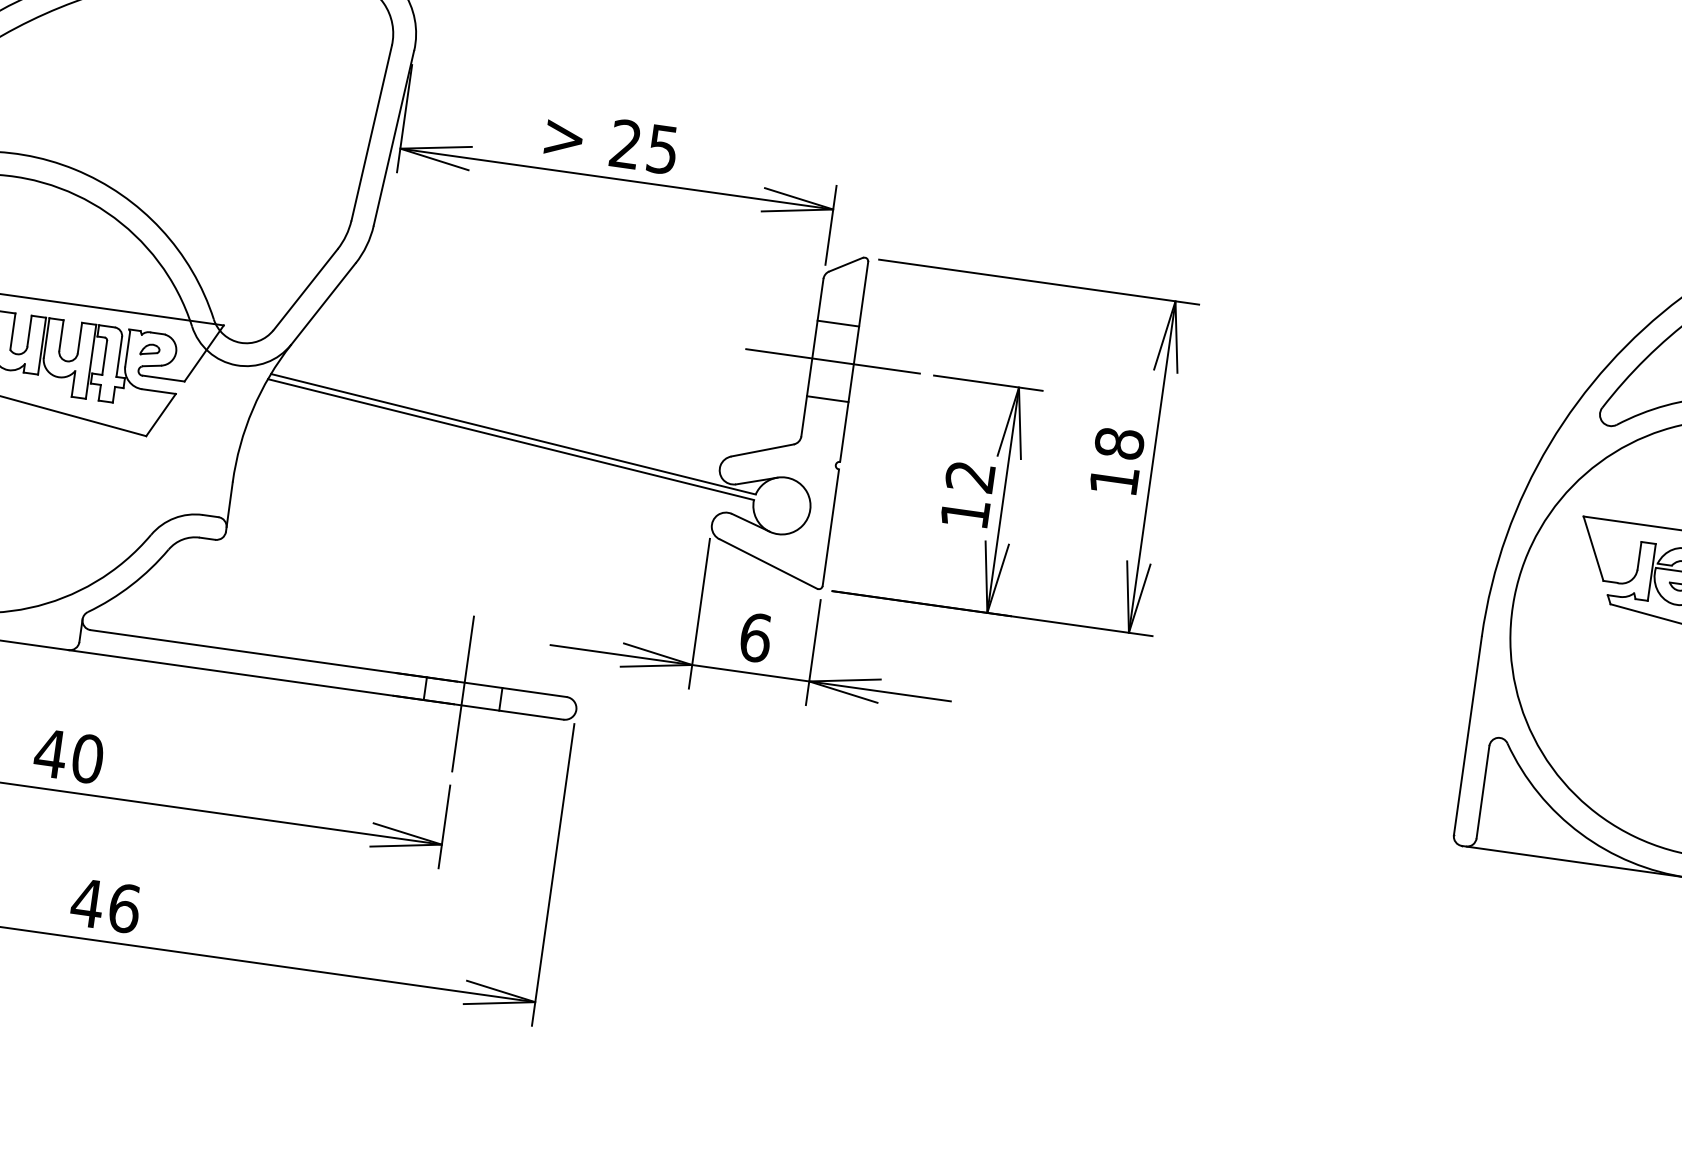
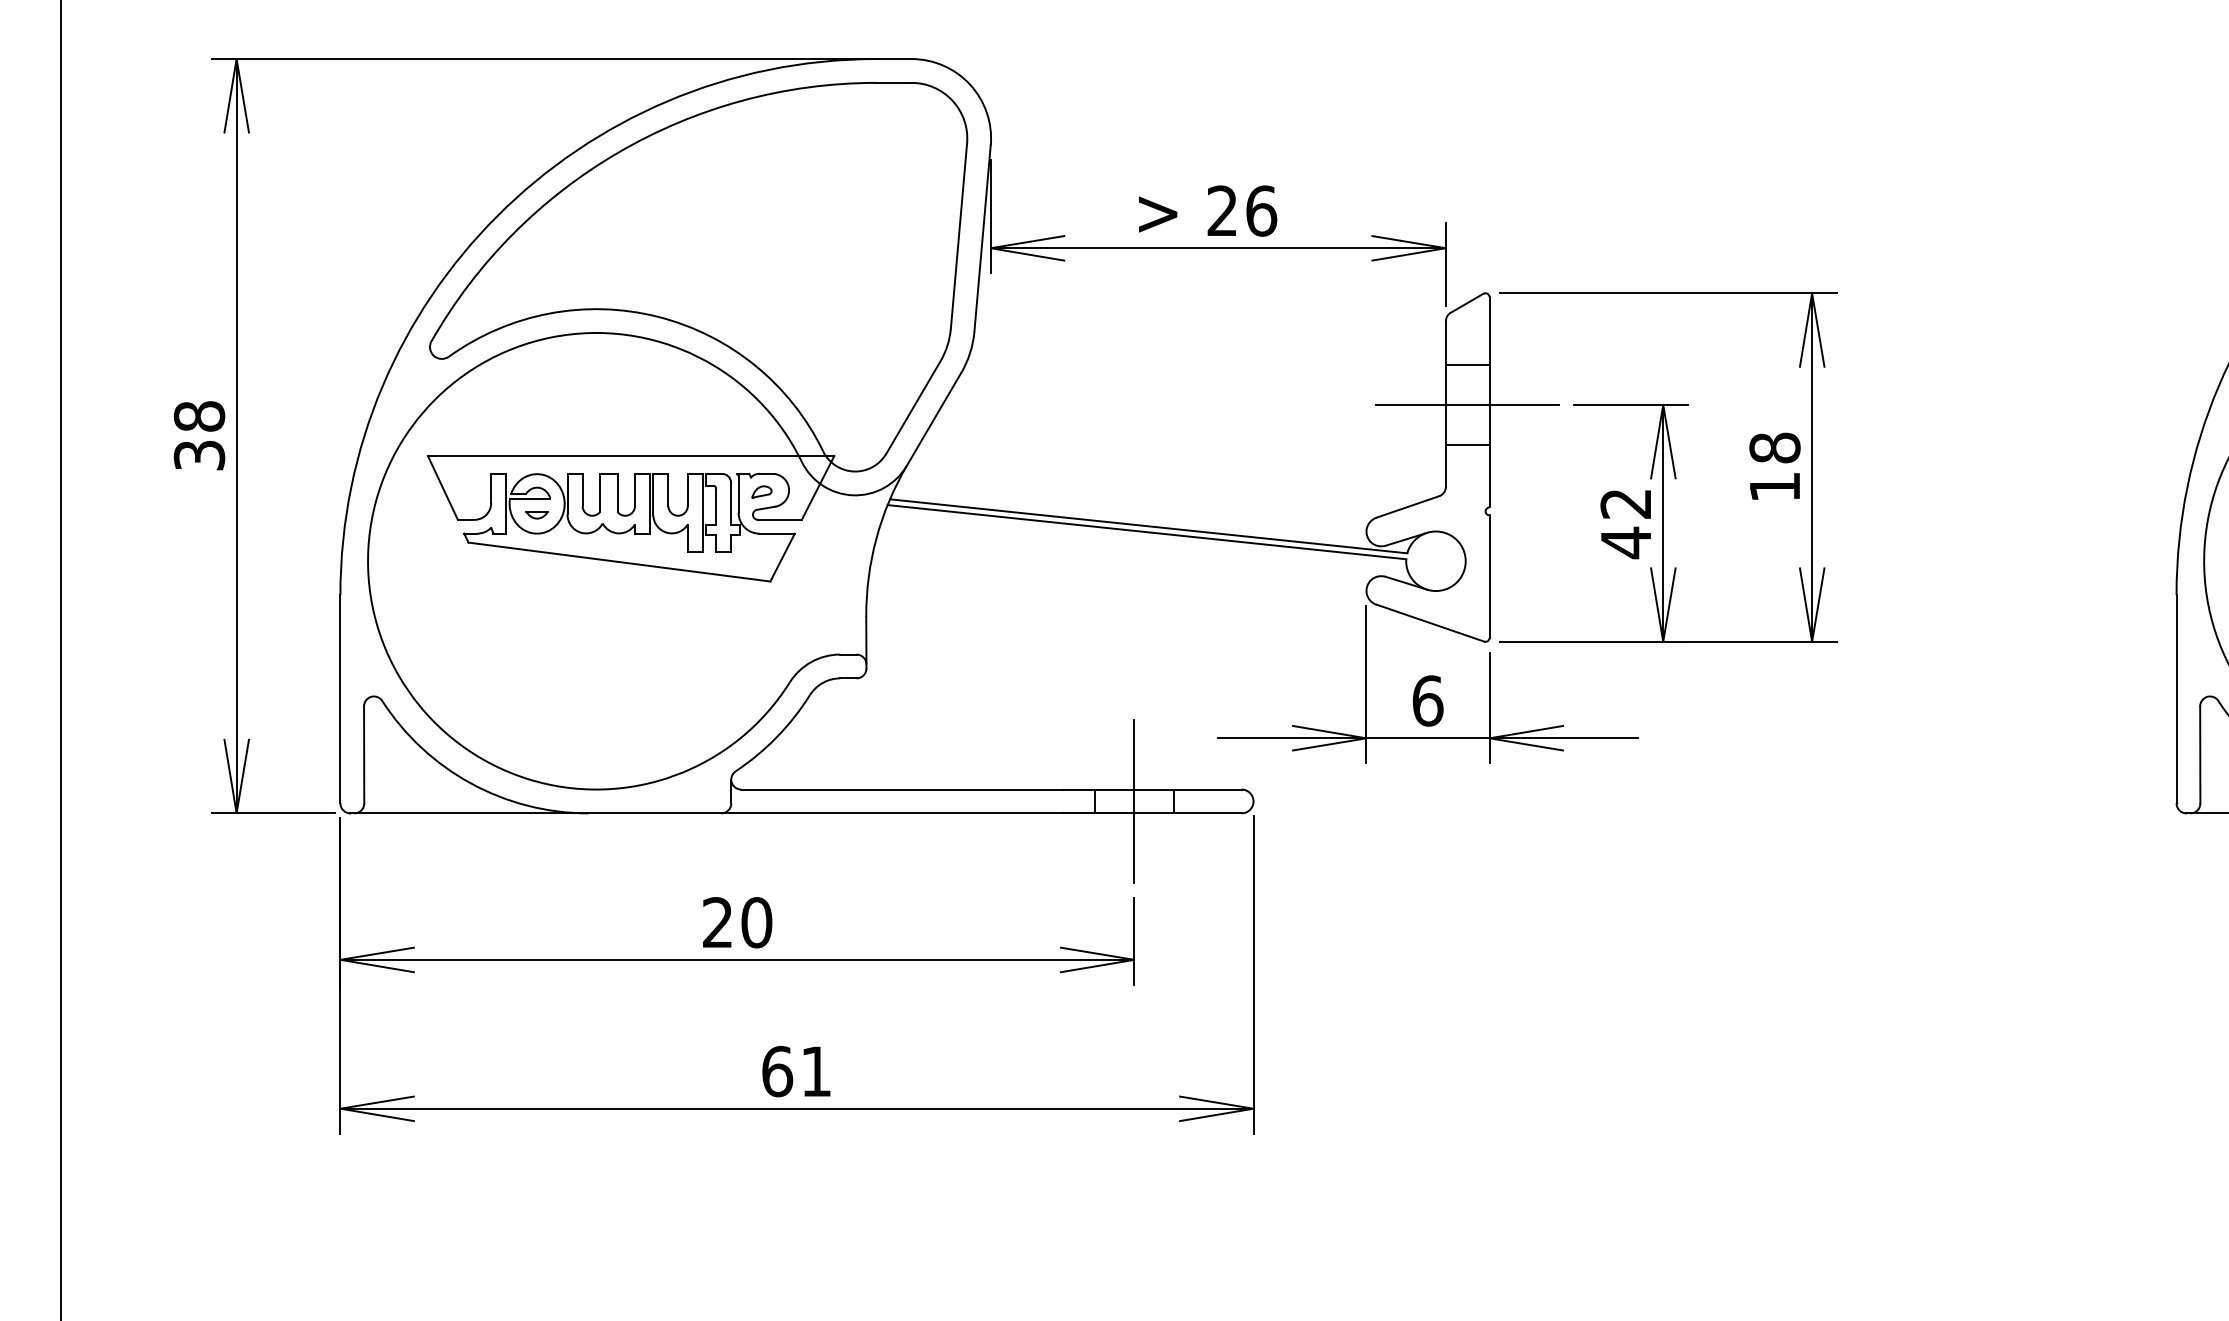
text: (662, 148) -> (1261, 210), 25 -> 26
text: (964, 513) -> (1625, 542), 12 -> 42
text: (50, 753) -> (717, 922), 40 -> 20
text: (105, 905) -> (796, 1071), 46 -> 61

